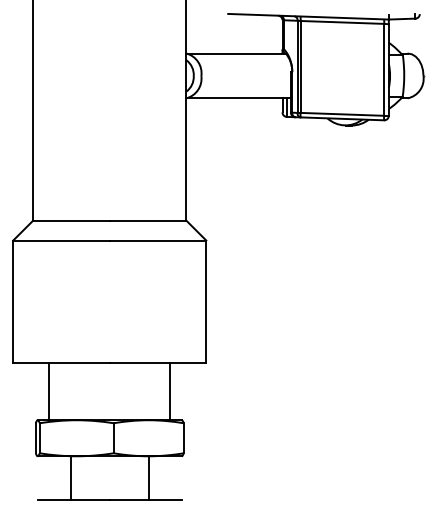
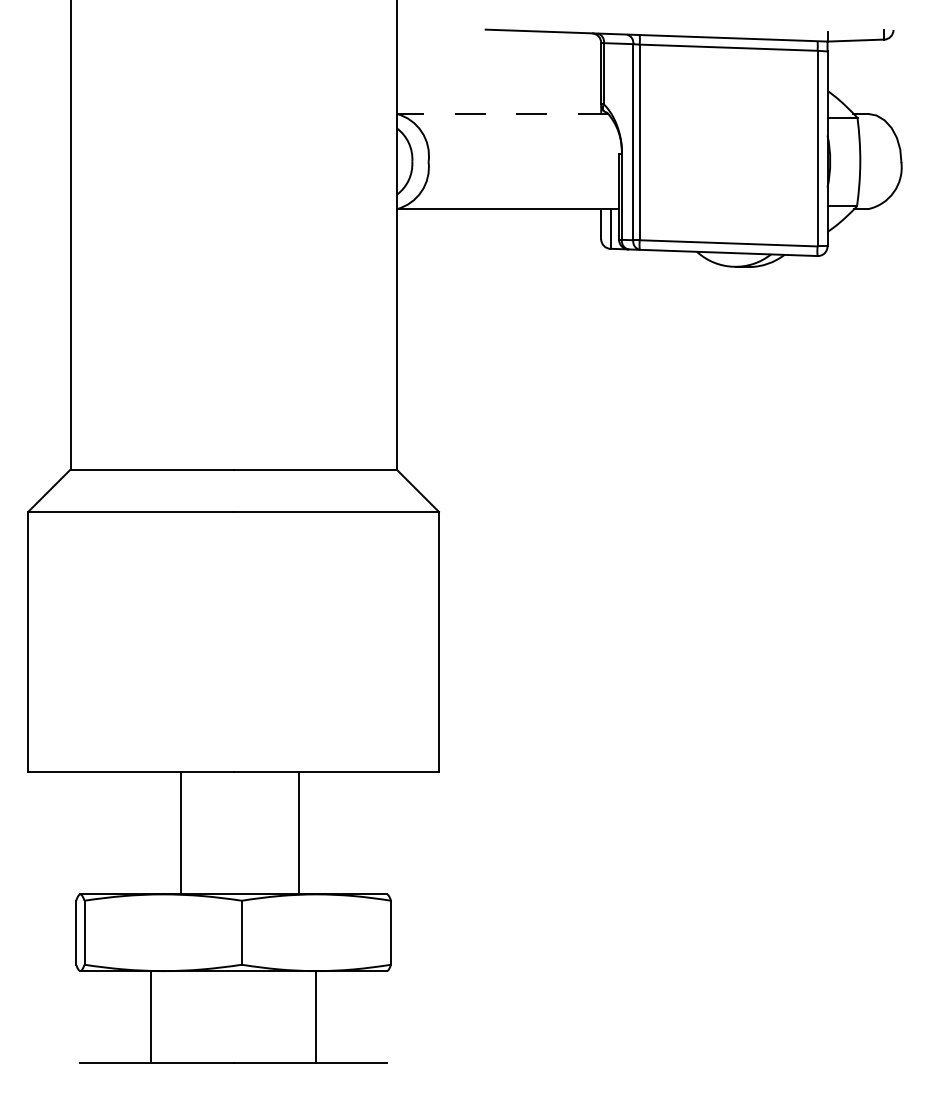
line: (236, 53) -> (503, 113), solid -> dashed
line: (49, 391) -> (181, 833), moved
line: (170, 391) -> (298, 833), moved

